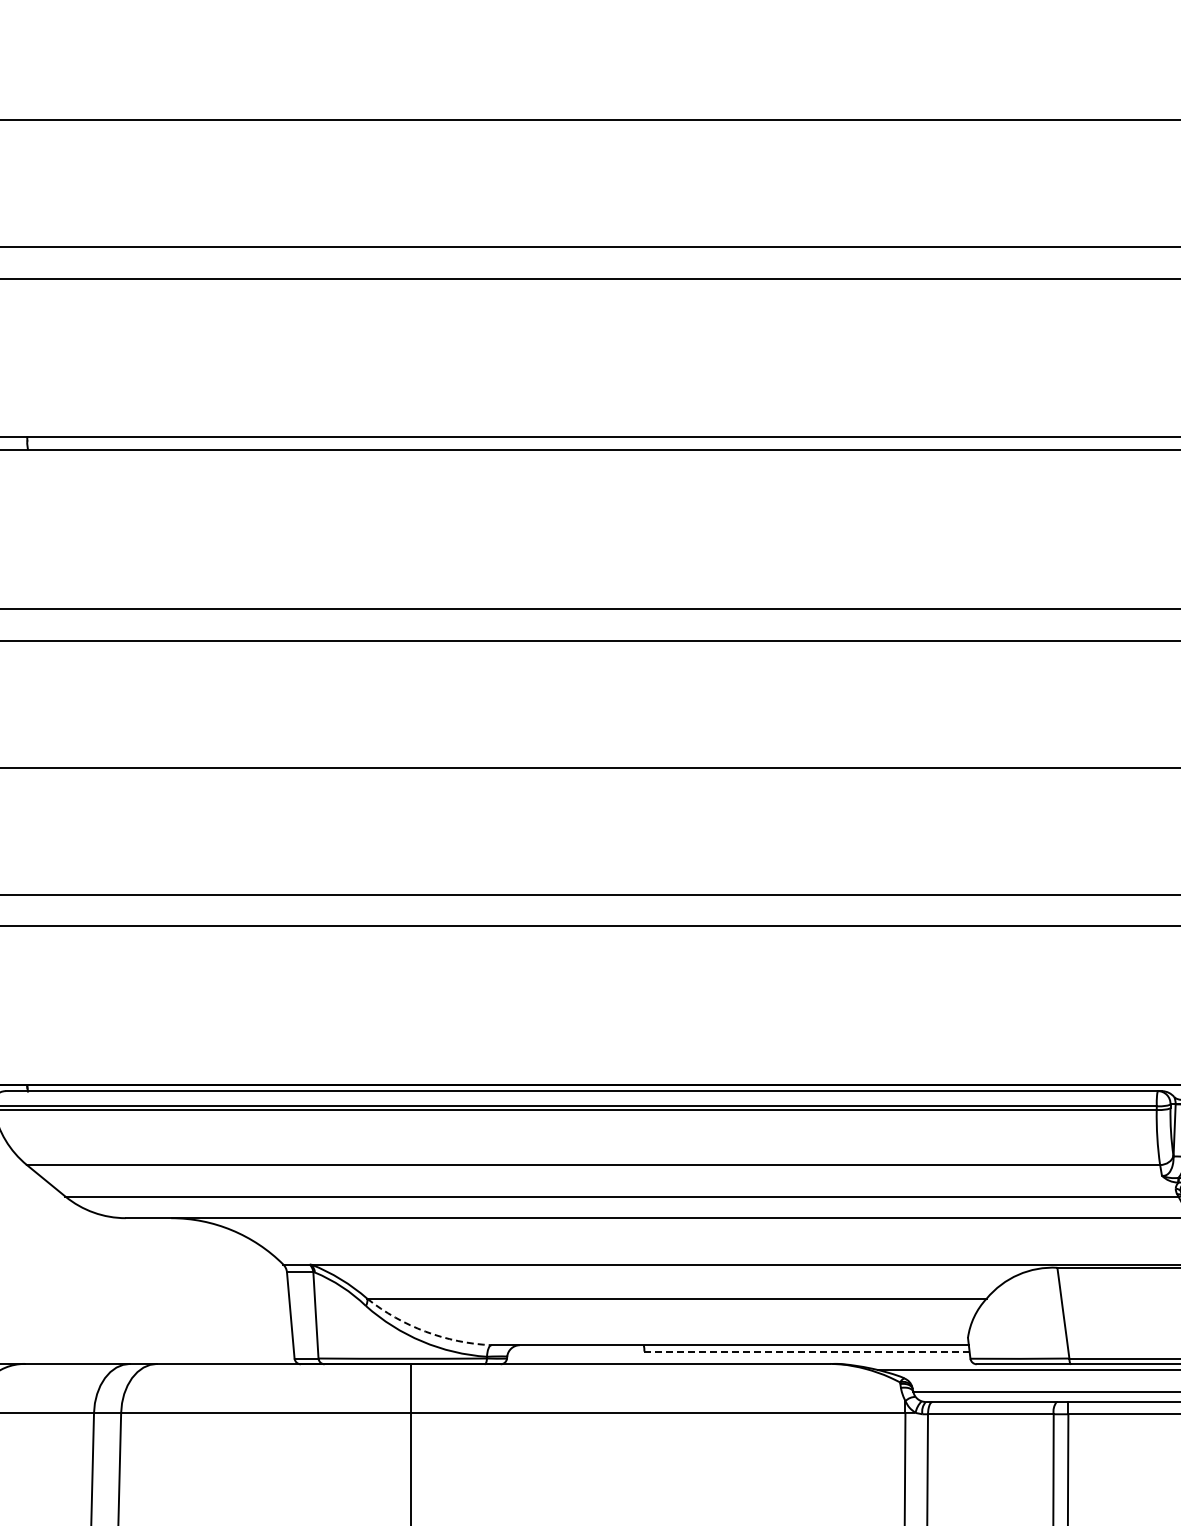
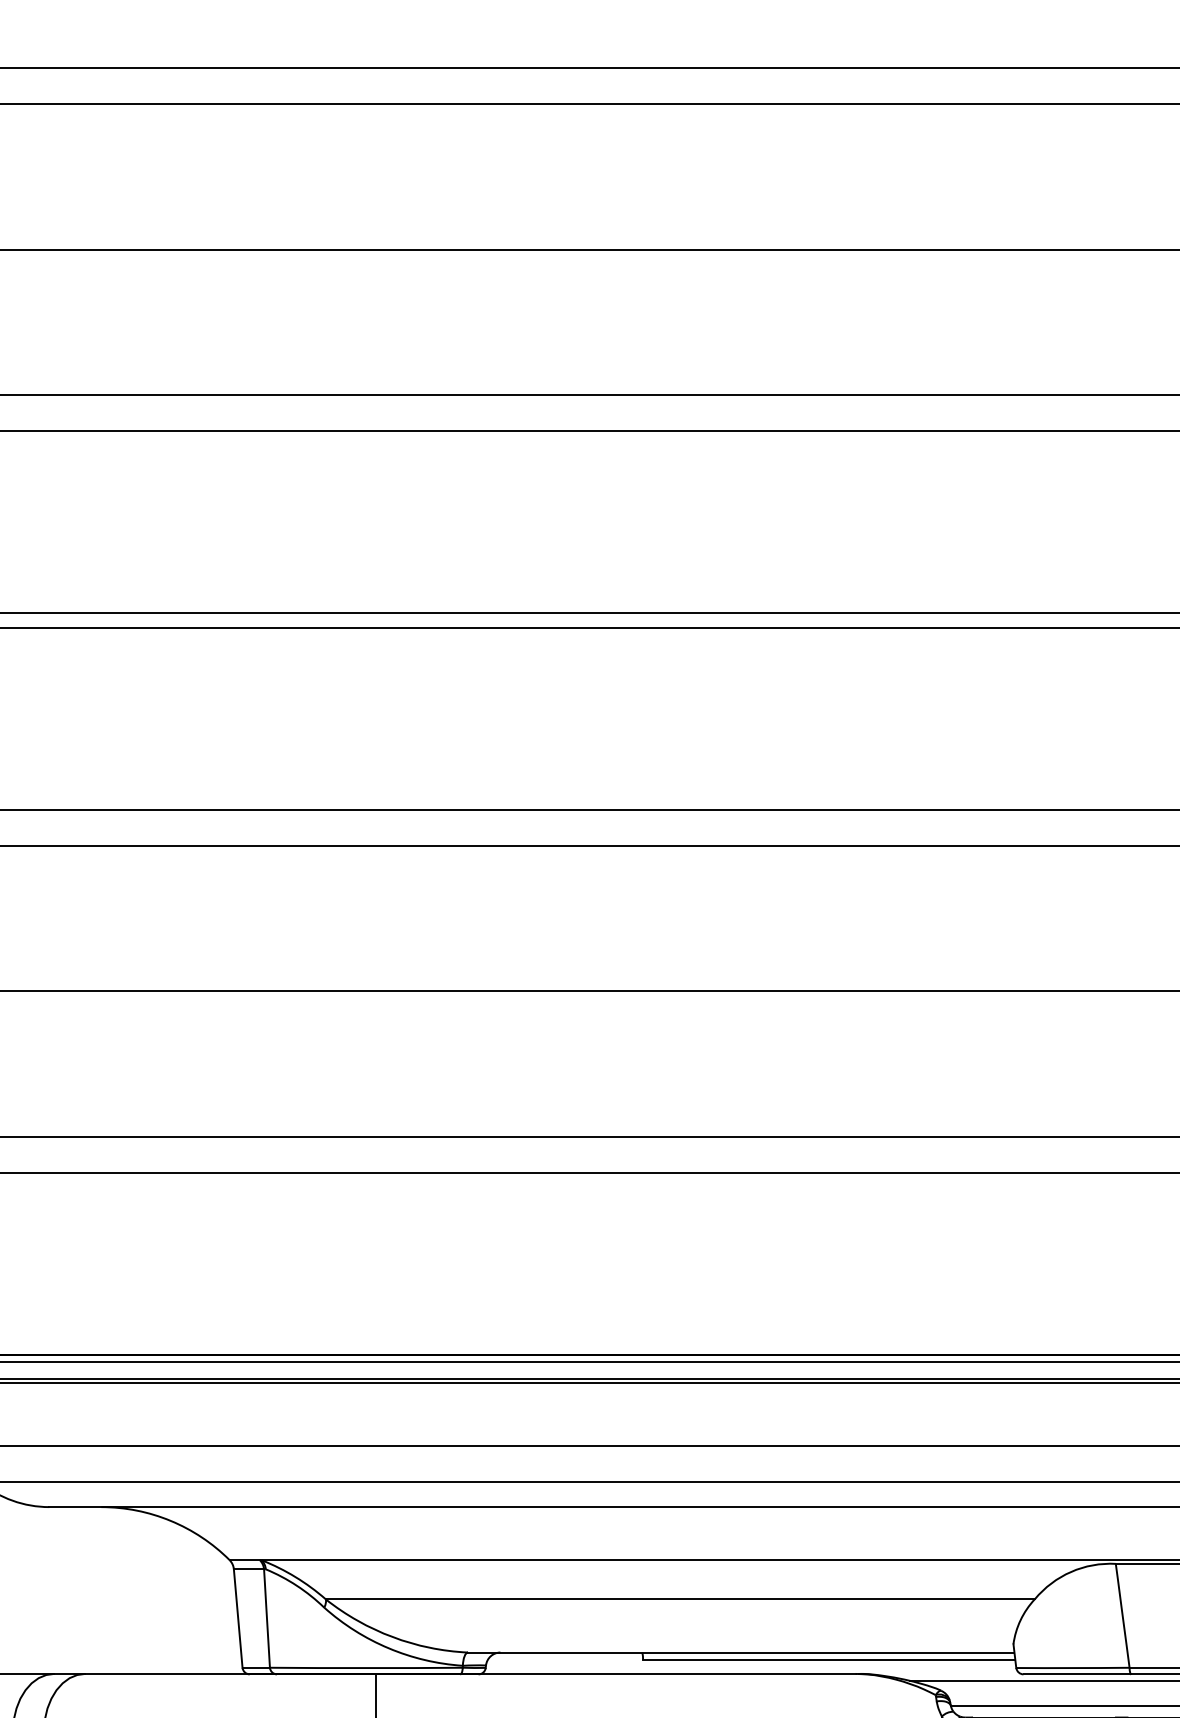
arc: (425, 1331) -> (392, 1636), dashed -> solid
line: (807, 1351) -> (829, 1659), dashed -> solid

